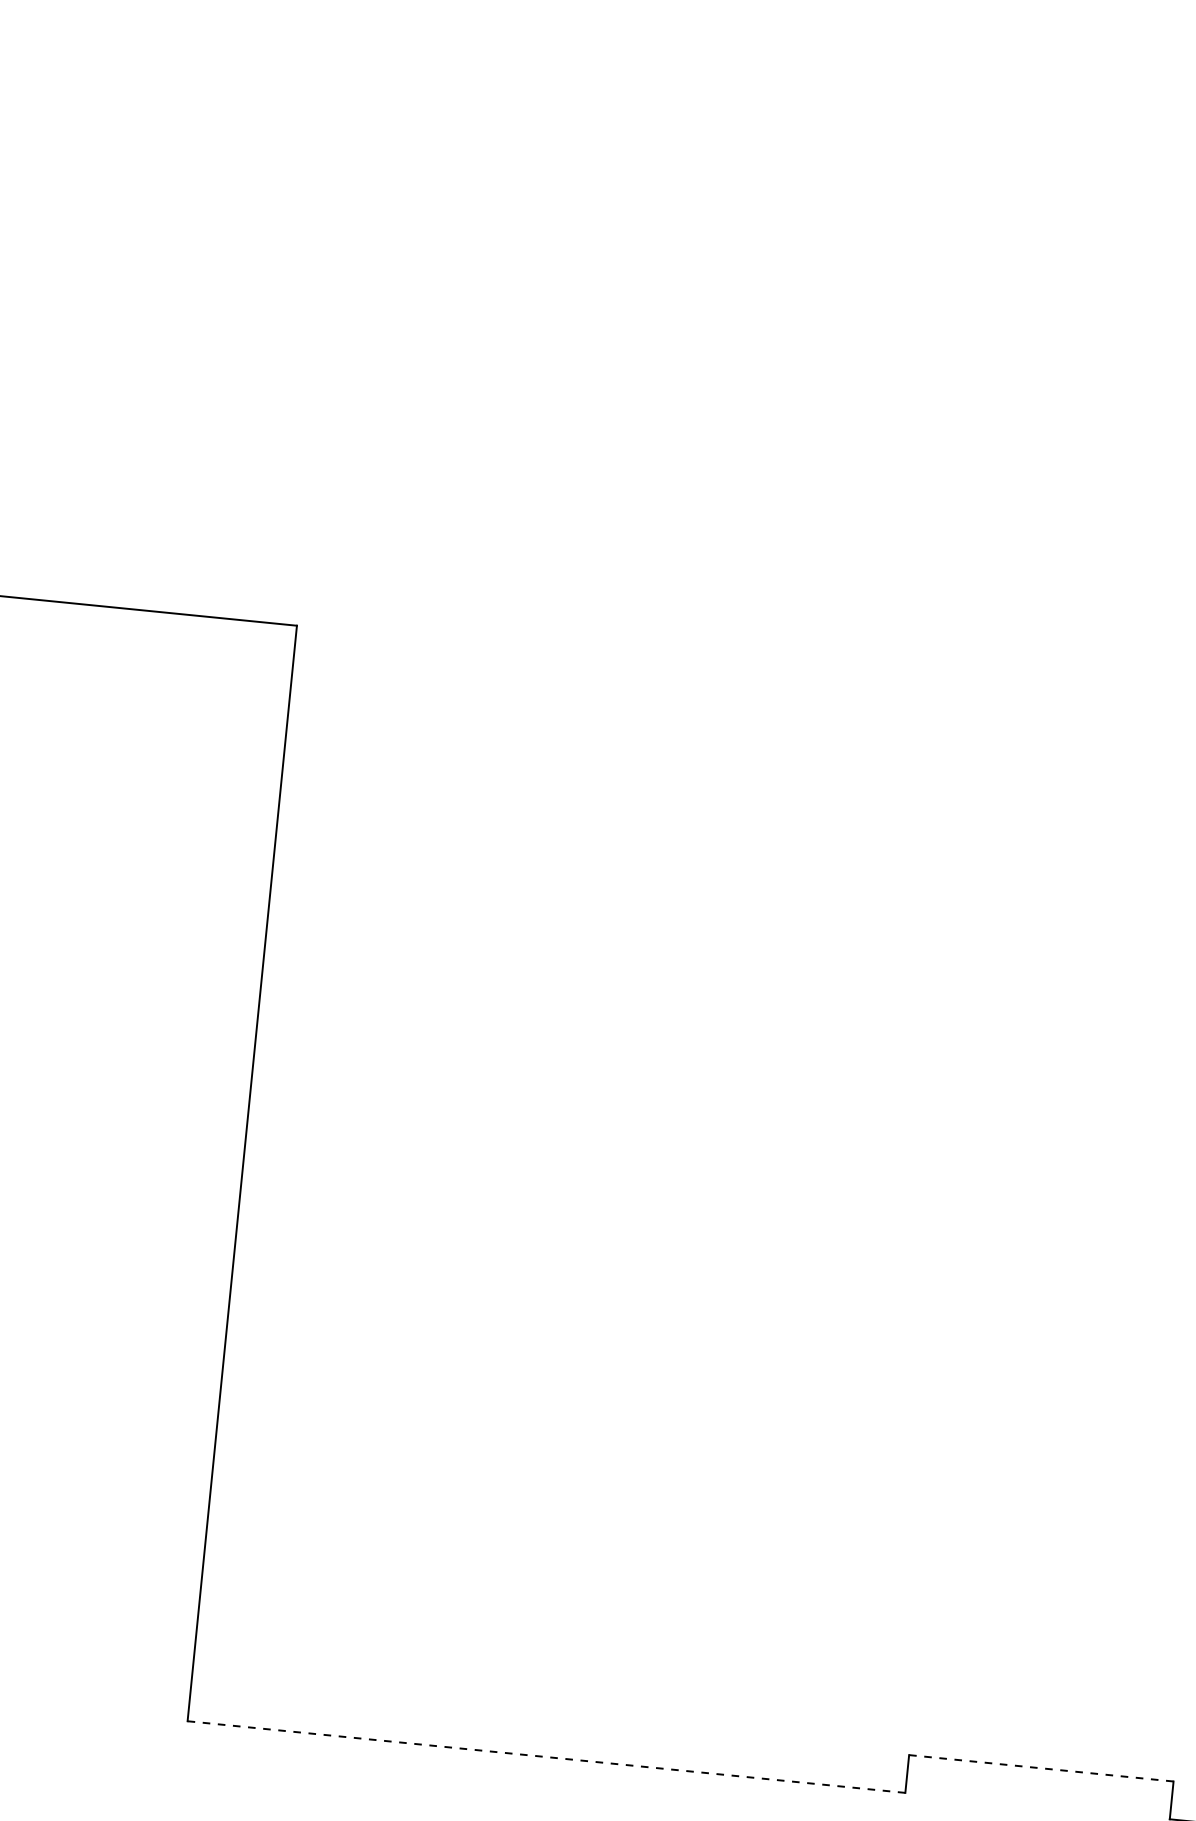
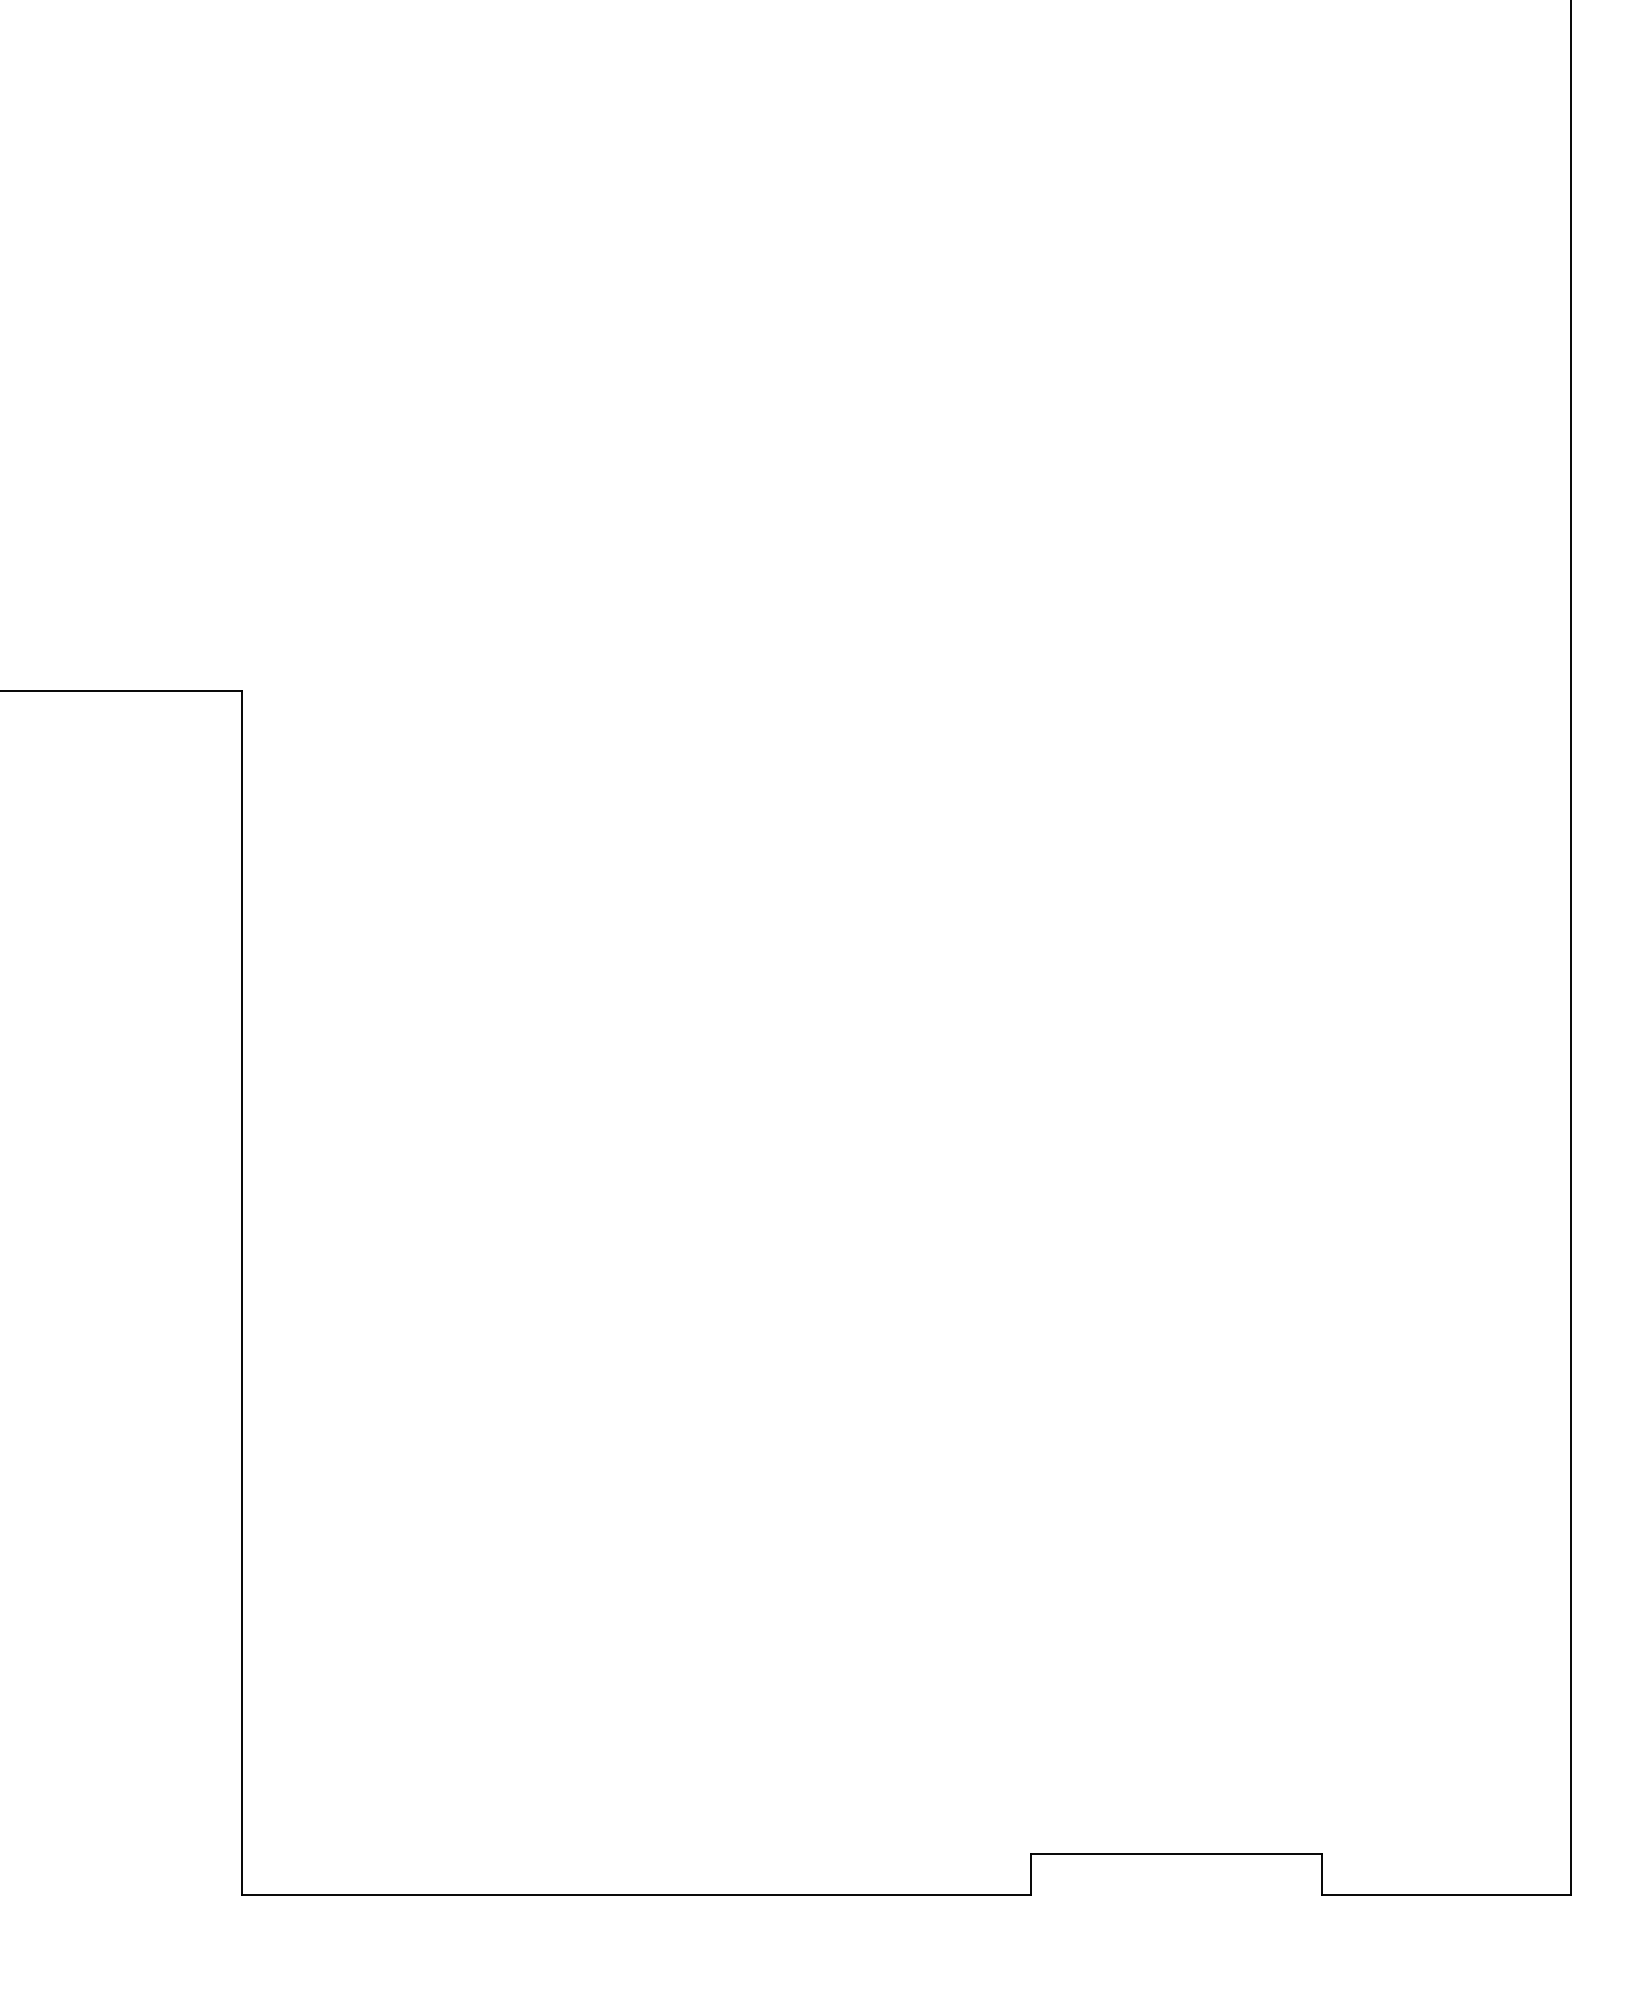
line: (546, 1757) -> (636, 1895), dashed -> solid
line: (1041, 1768) -> (1176, 1853), dashed -> solid

